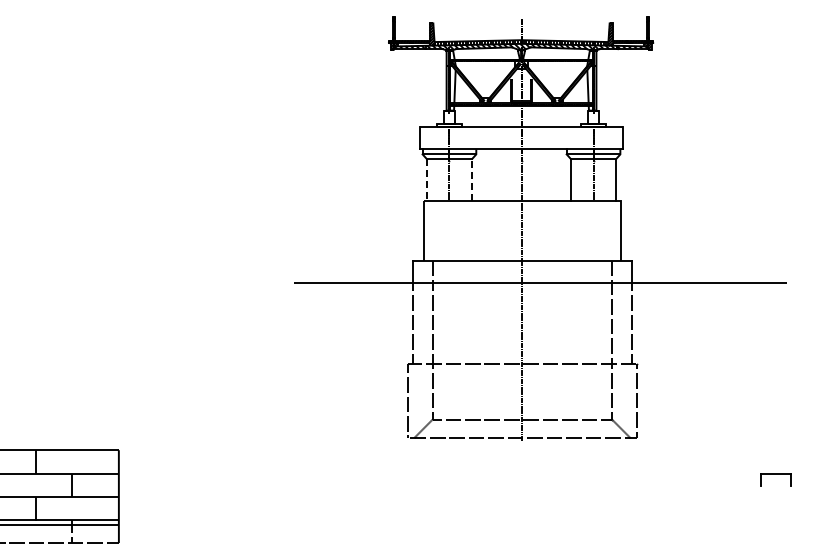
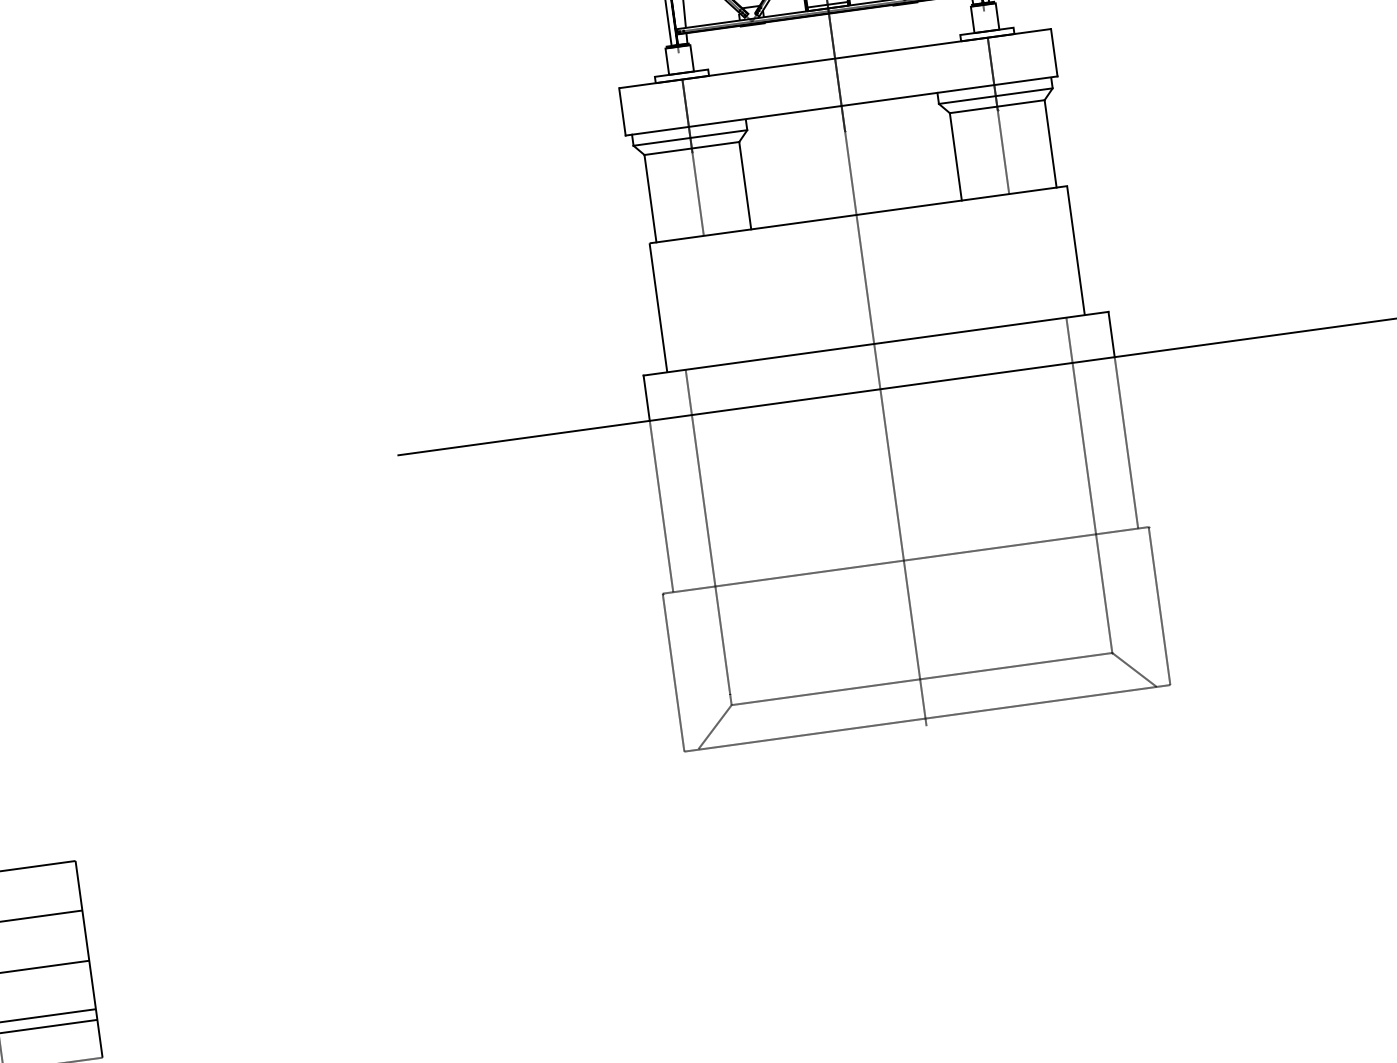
line: (427, 179) -> (651, 197), dashed -> solid
line: (471, 179) -> (744, 184), dashed -> solid

